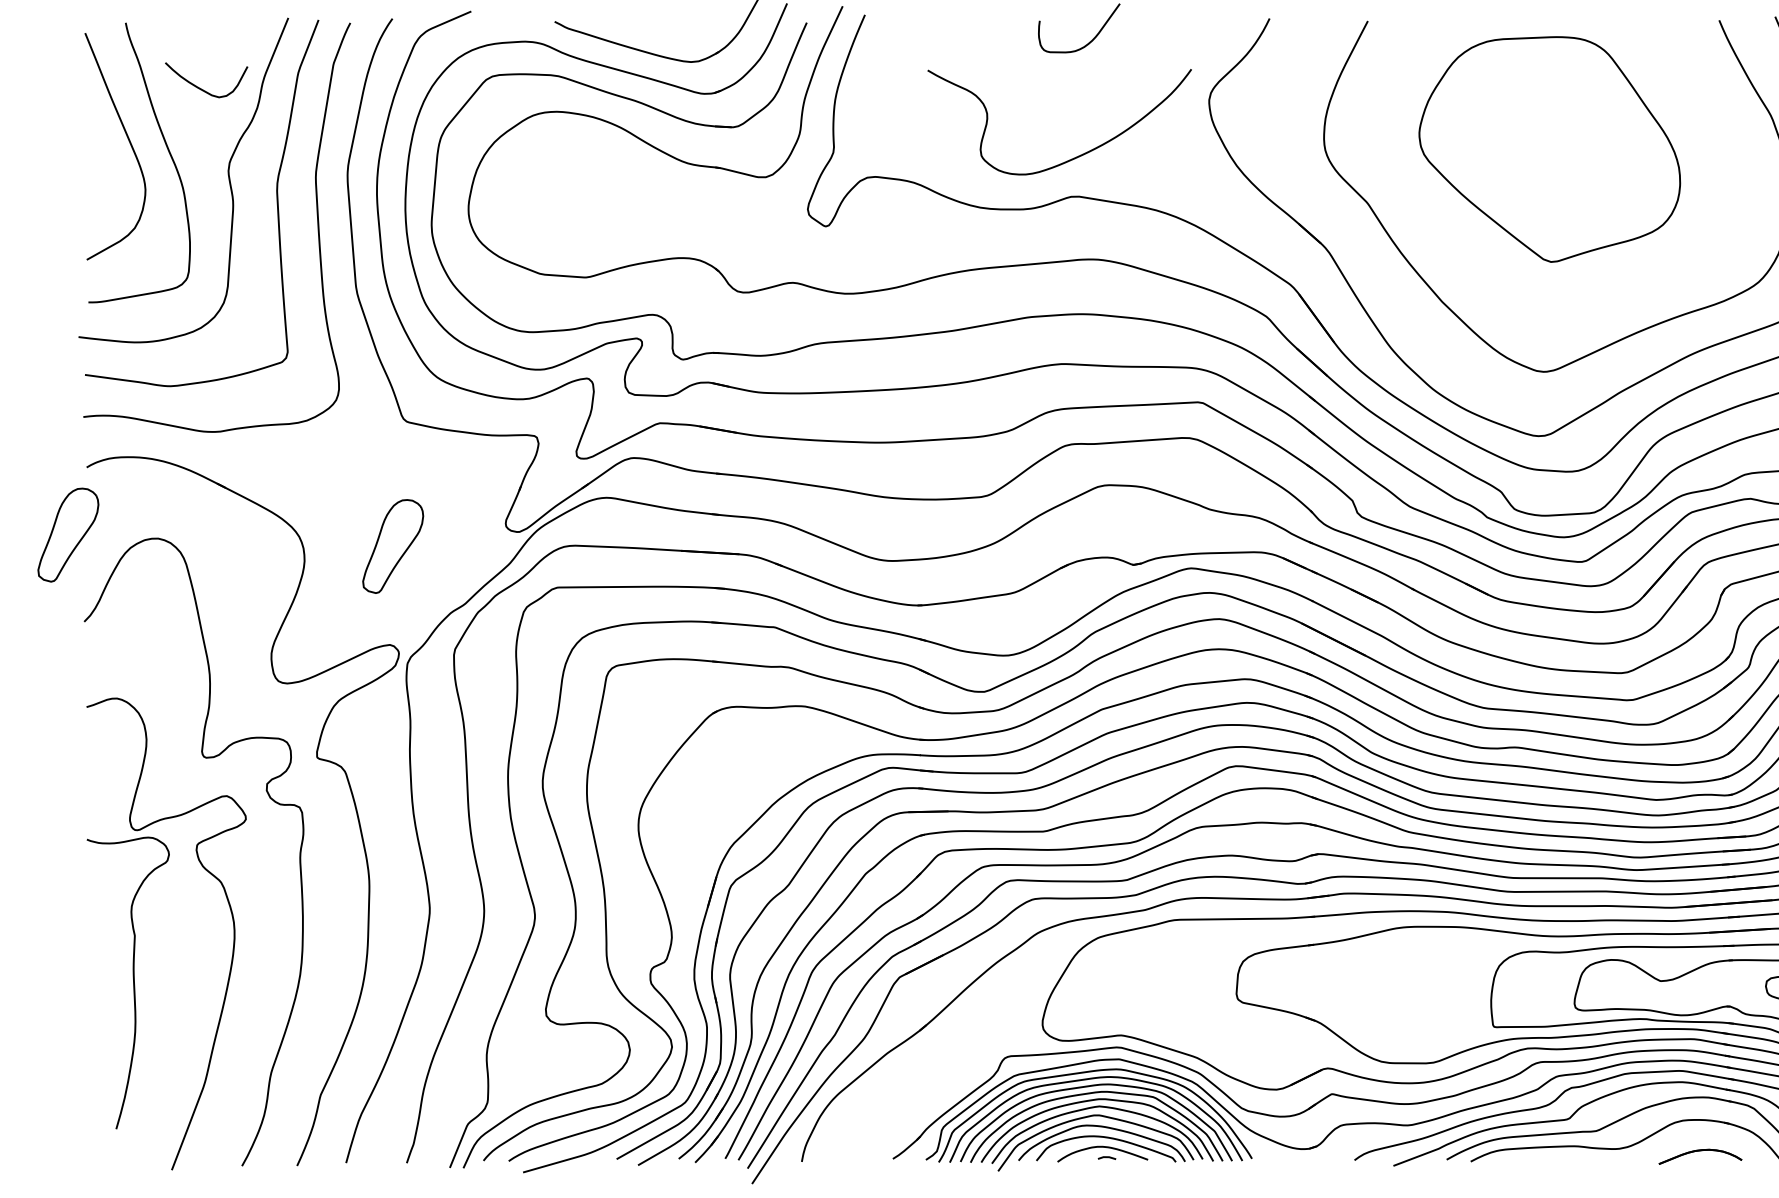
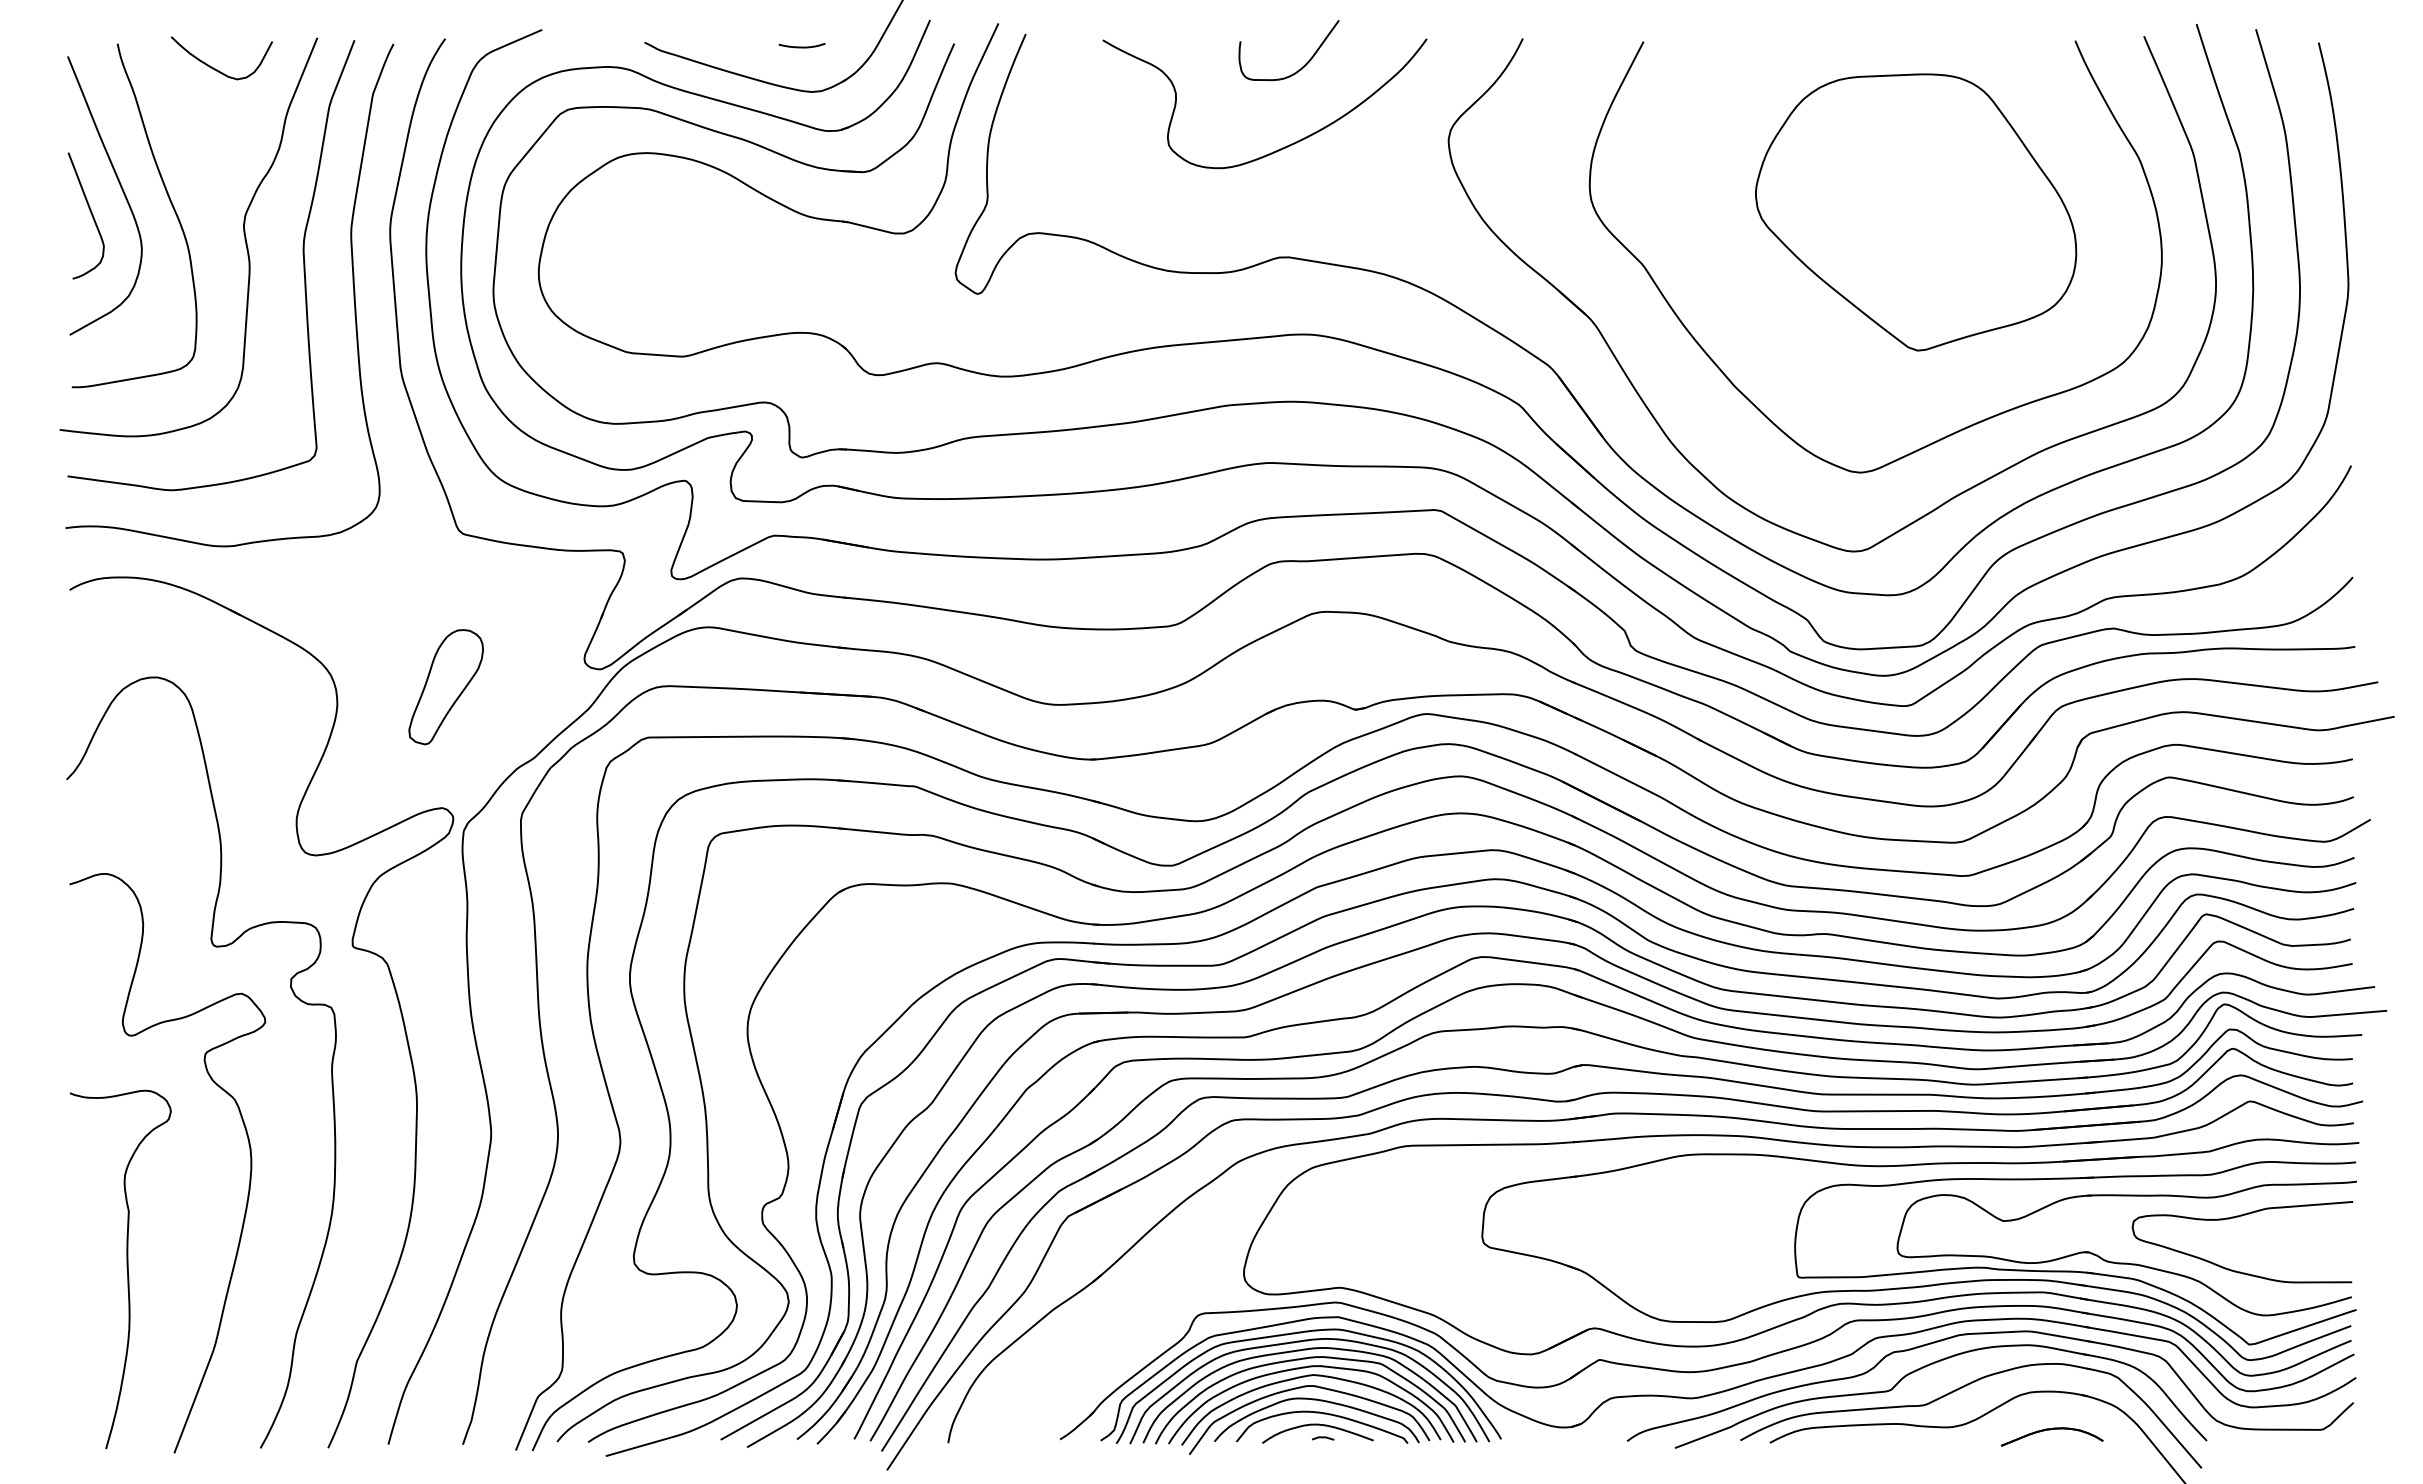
curve: (682, 25) -> (801, 46), added
curve: (201, 88) -> (215, 68), moved
part: (1550, 149) -> (1916, 212), moved
curve: (1075, 156) -> (1284, 146), moved
curve: (103, 160) -> (90, 213), added
part: (67, 535) -> (46, 673), removed
curve: (132, 982) -> (126, 1268), moved

